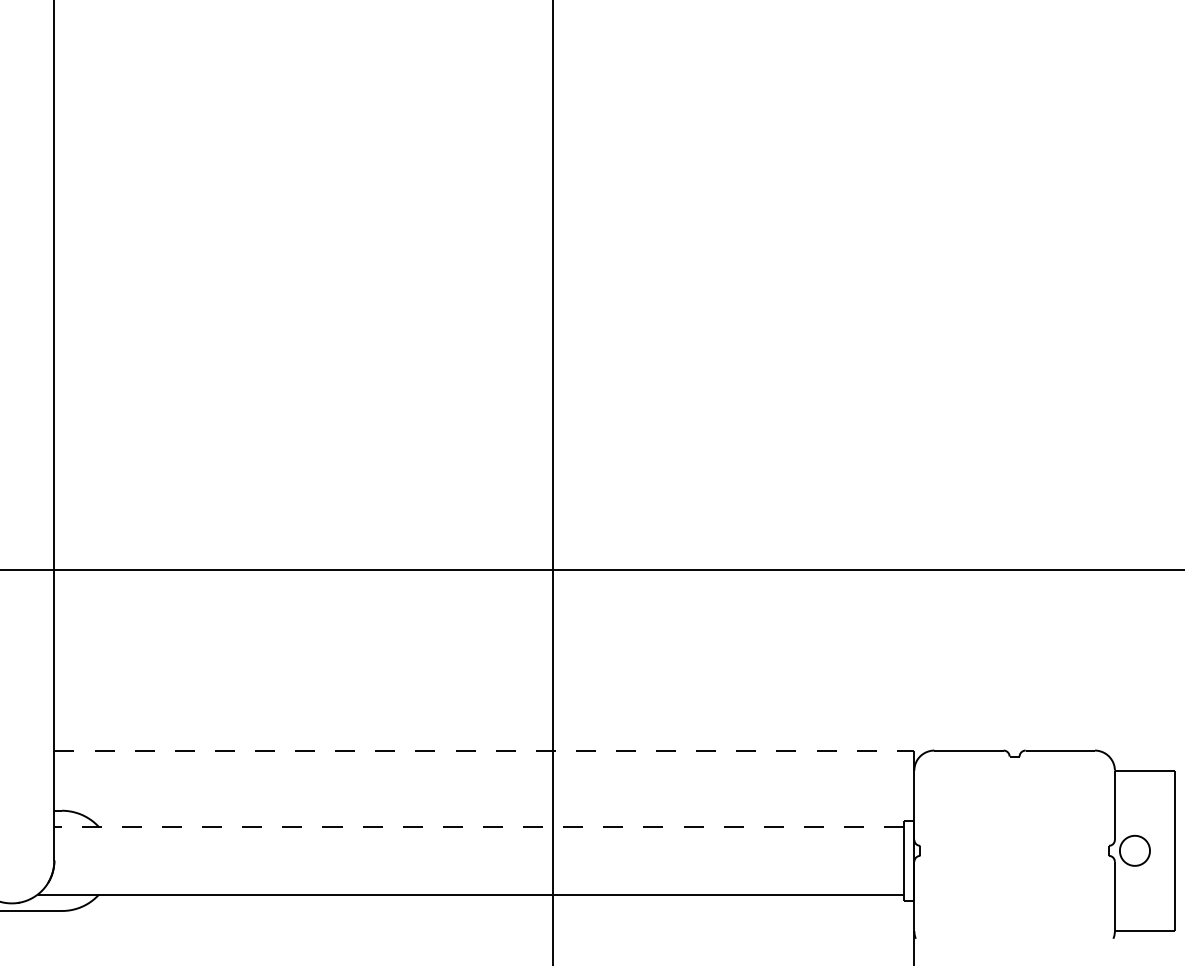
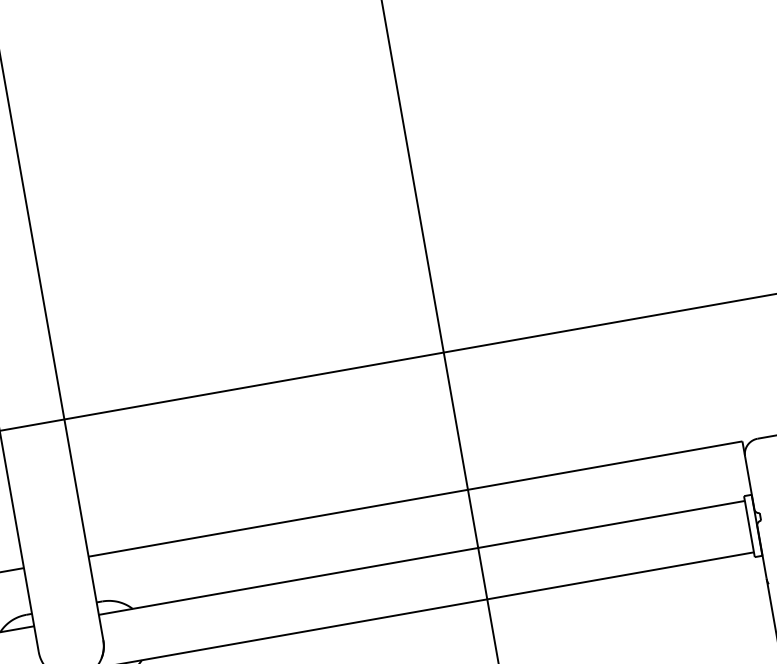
line: (484, 750) -> (415, 498), dashed -> solid
line: (479, 827) -> (422, 558), dashed -> solid

